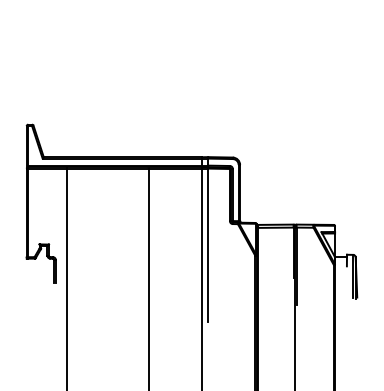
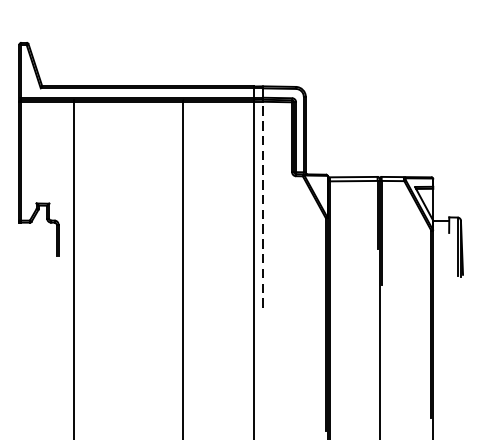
line: (208, 245) -> (263, 204), solid -> dashed

